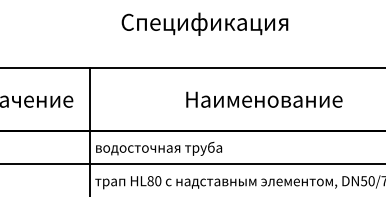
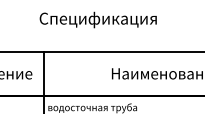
text: (204, 23) -> (97, 19), moved

